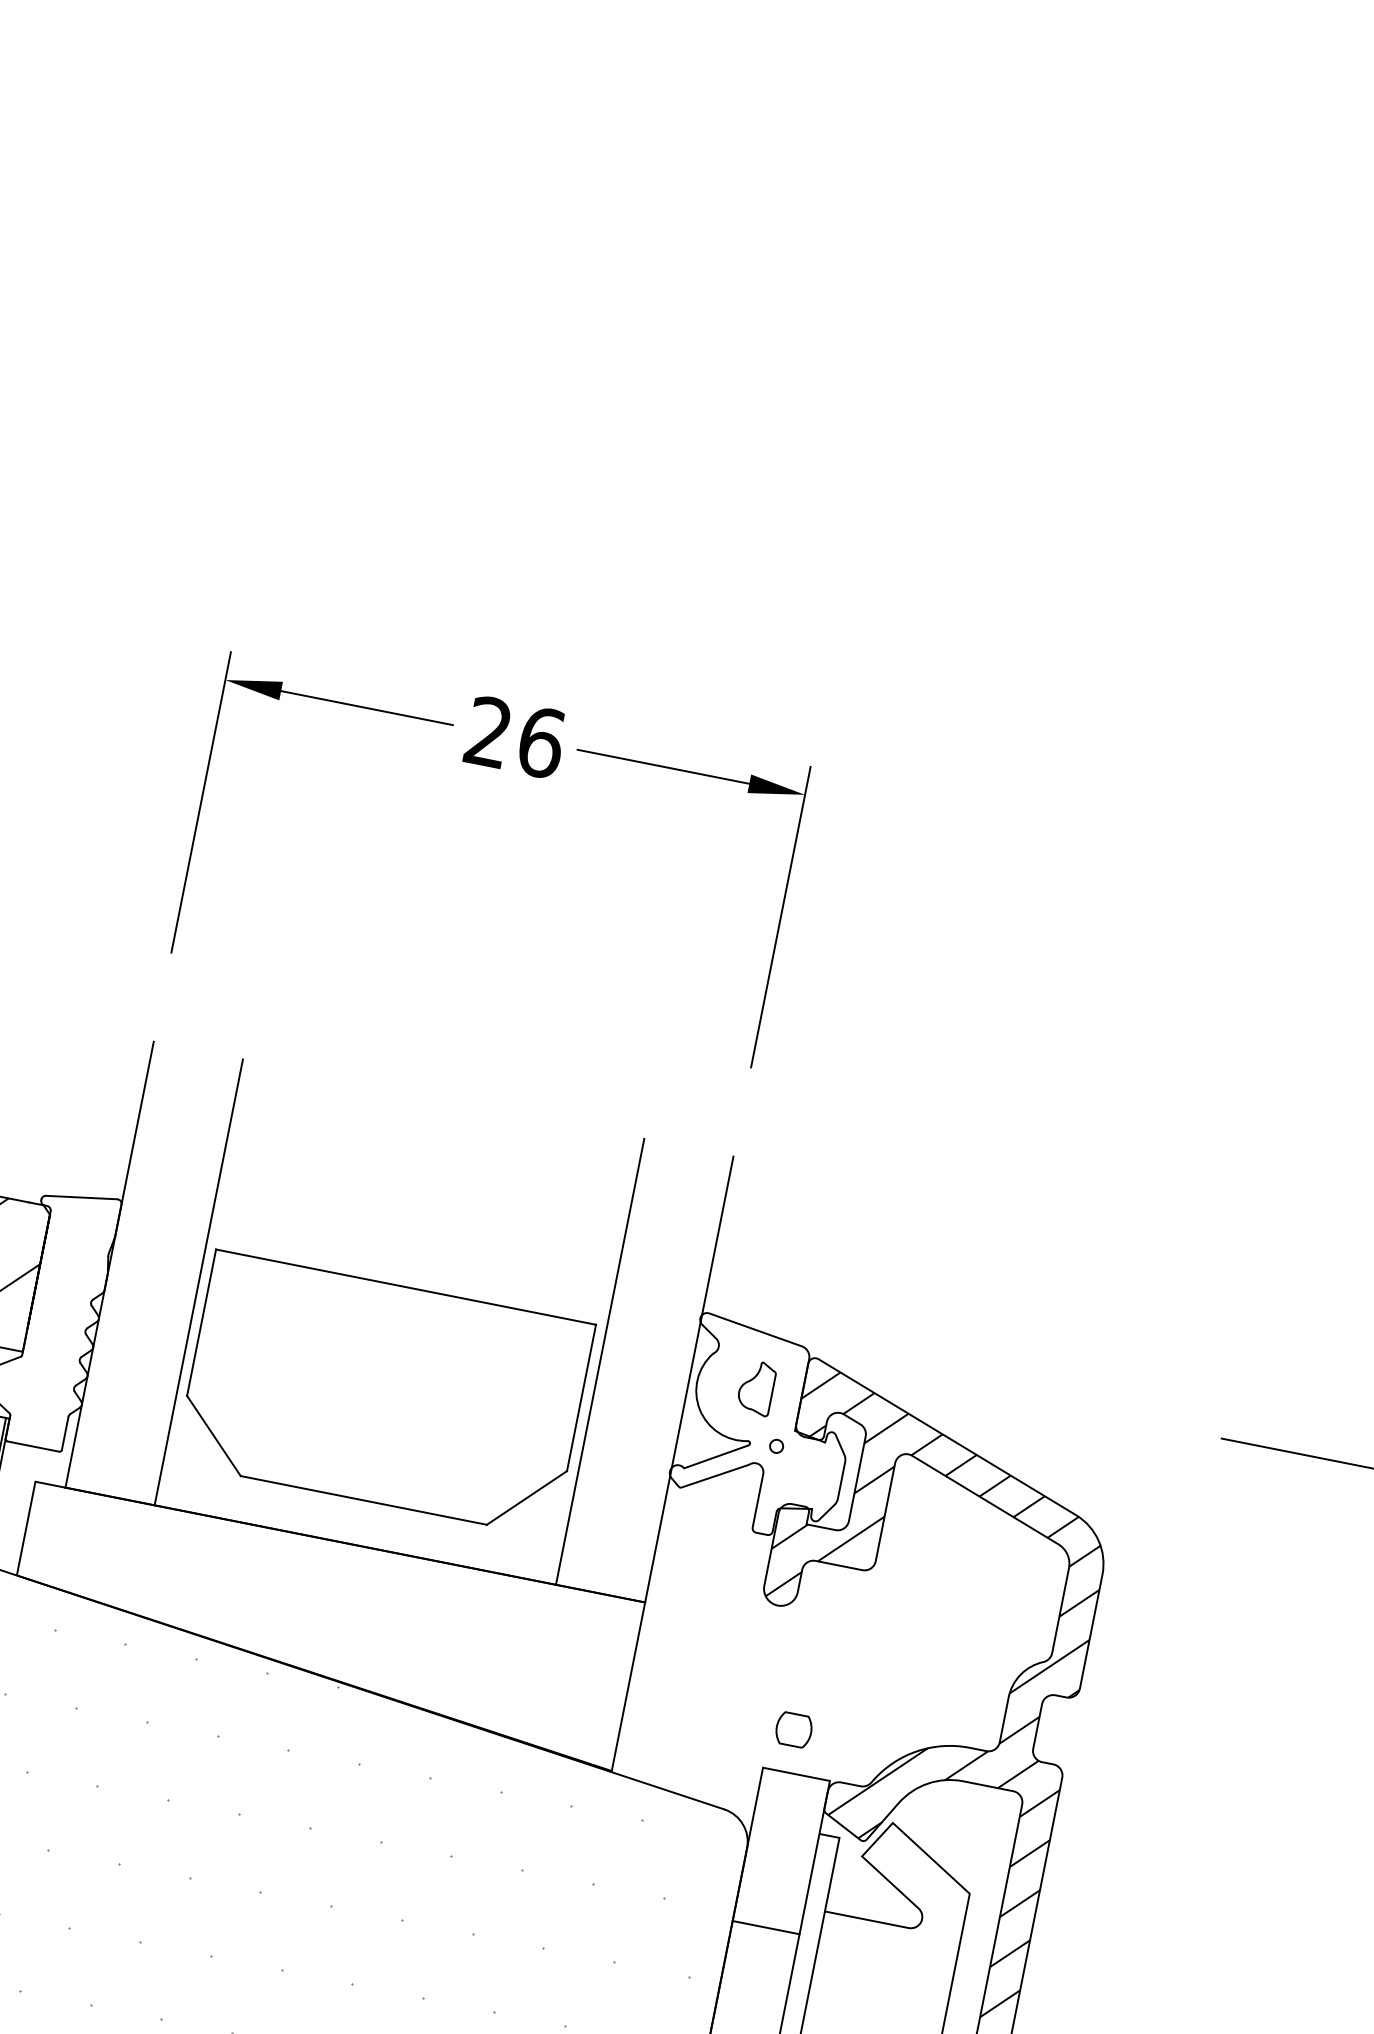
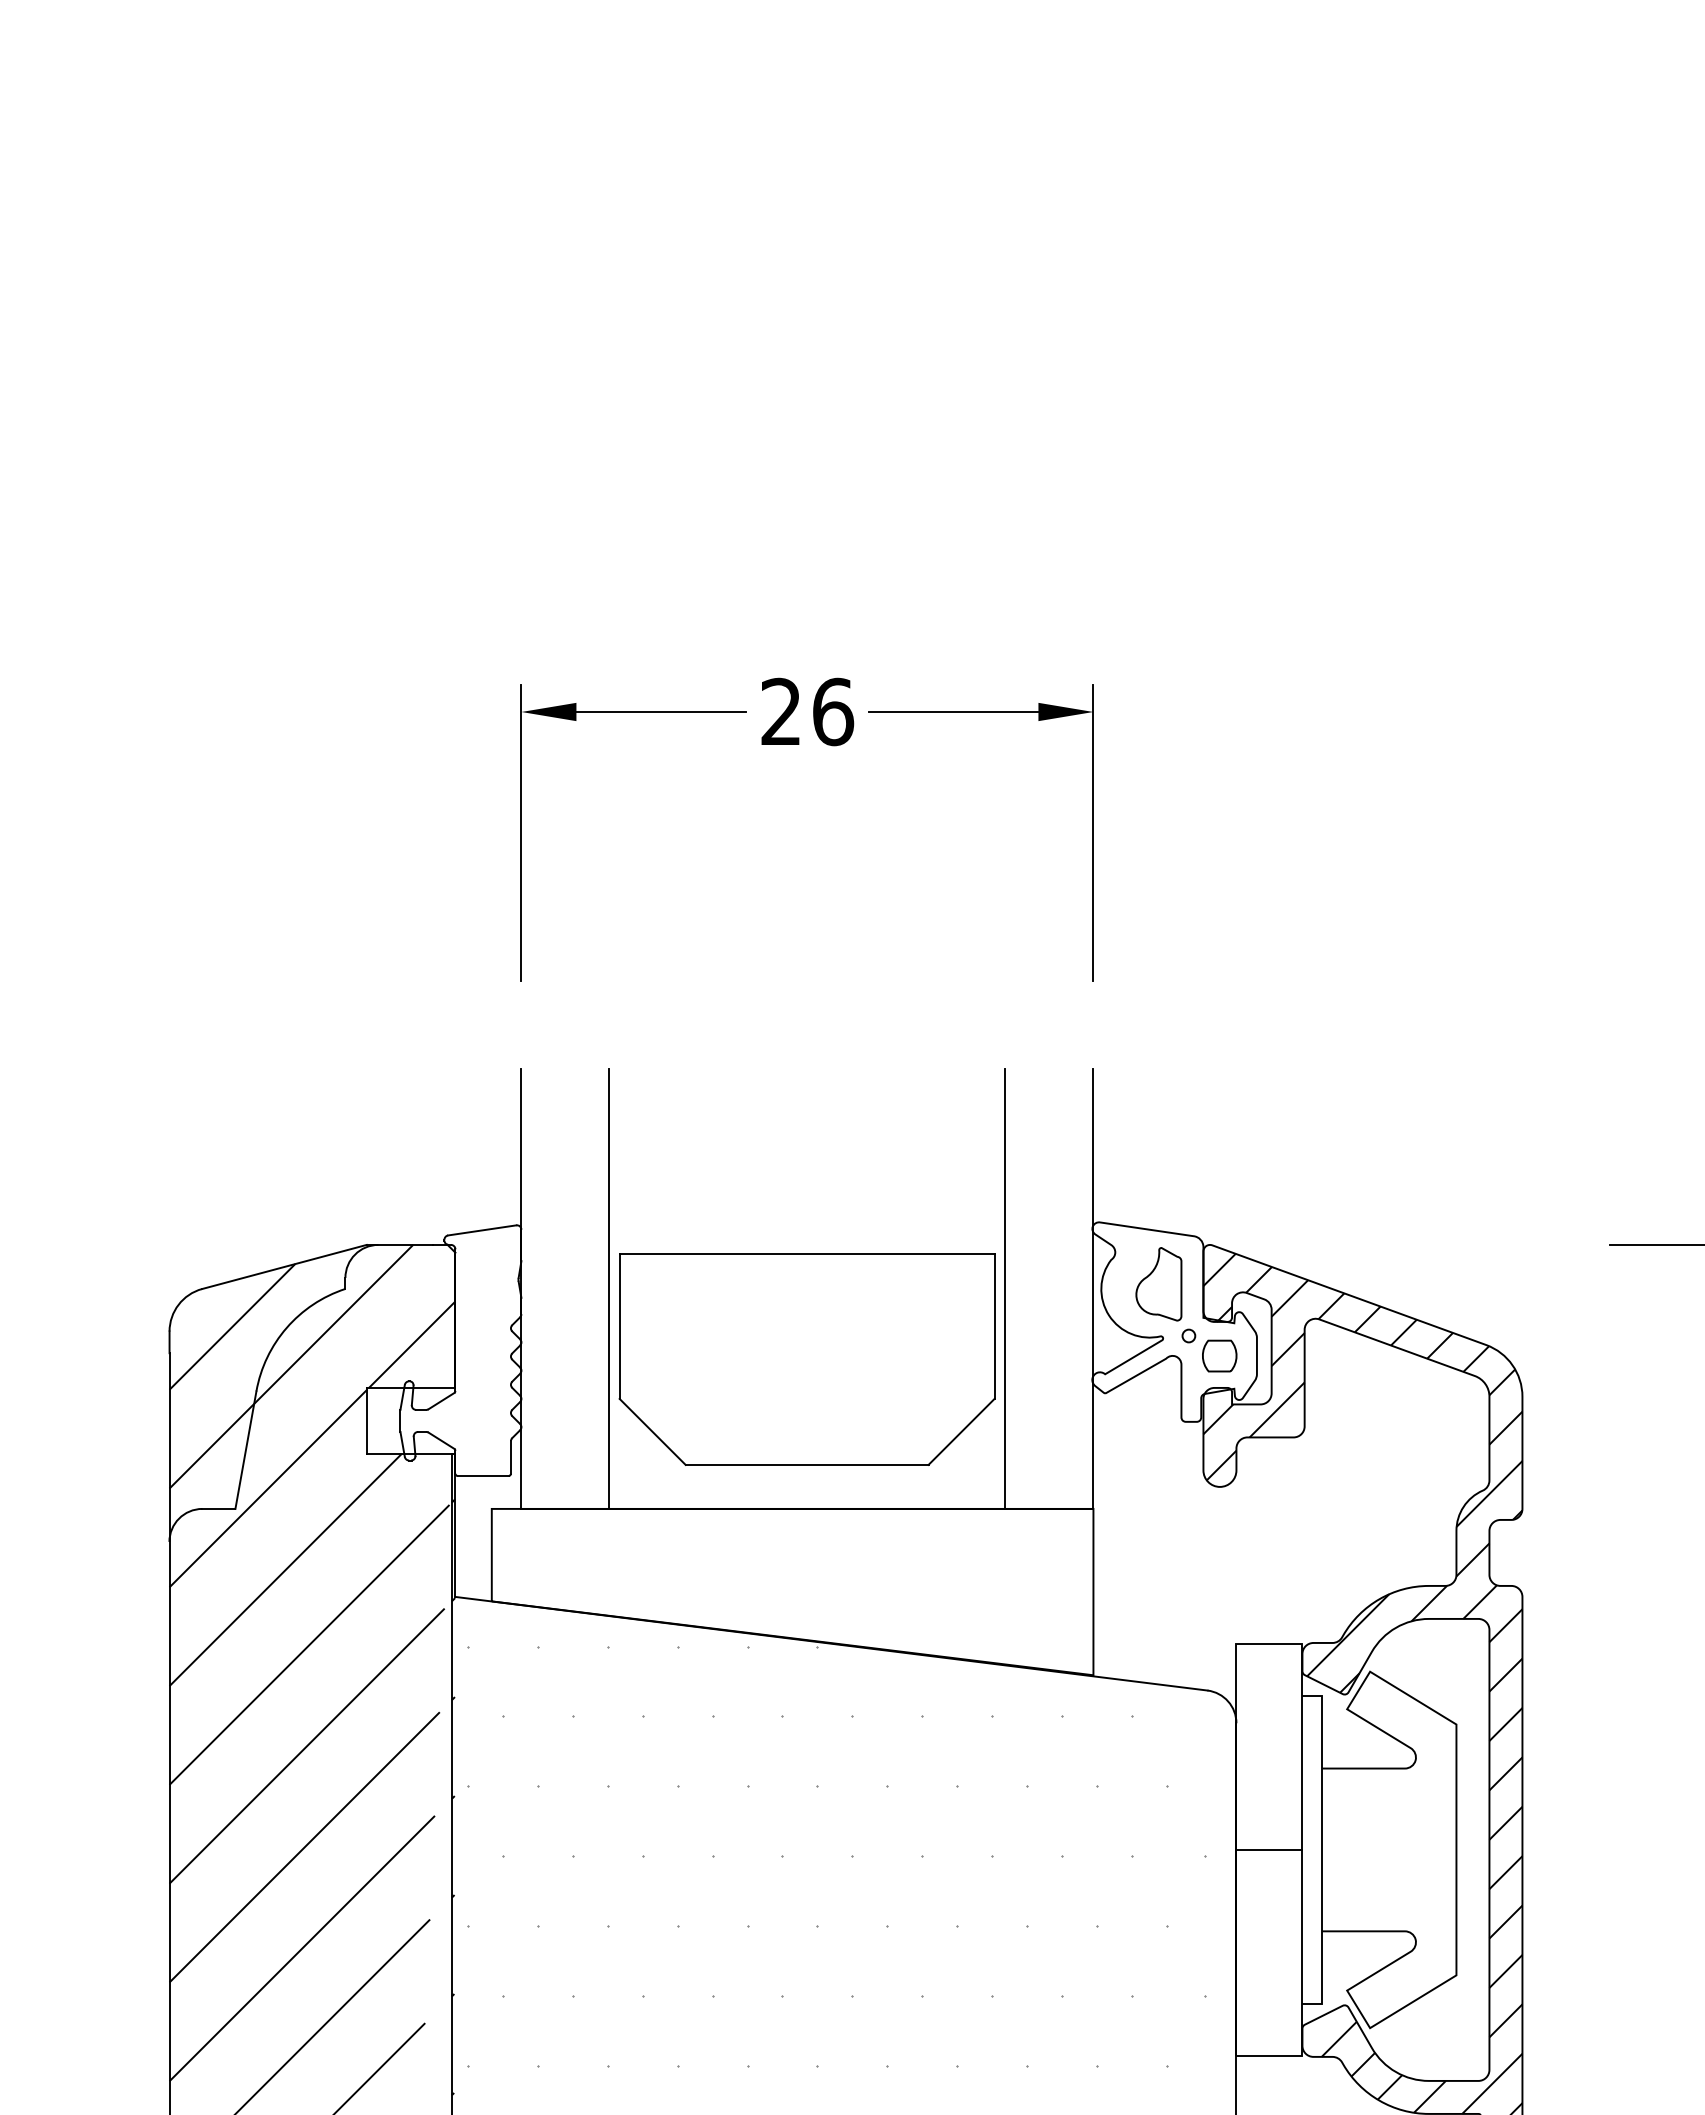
part: (756, 1388) -> (1158, 1284), size x1.43
part: (793, 1729) -> (1219, 1355), moved
line: (766, 1927) -> (1269, 1849), moved

